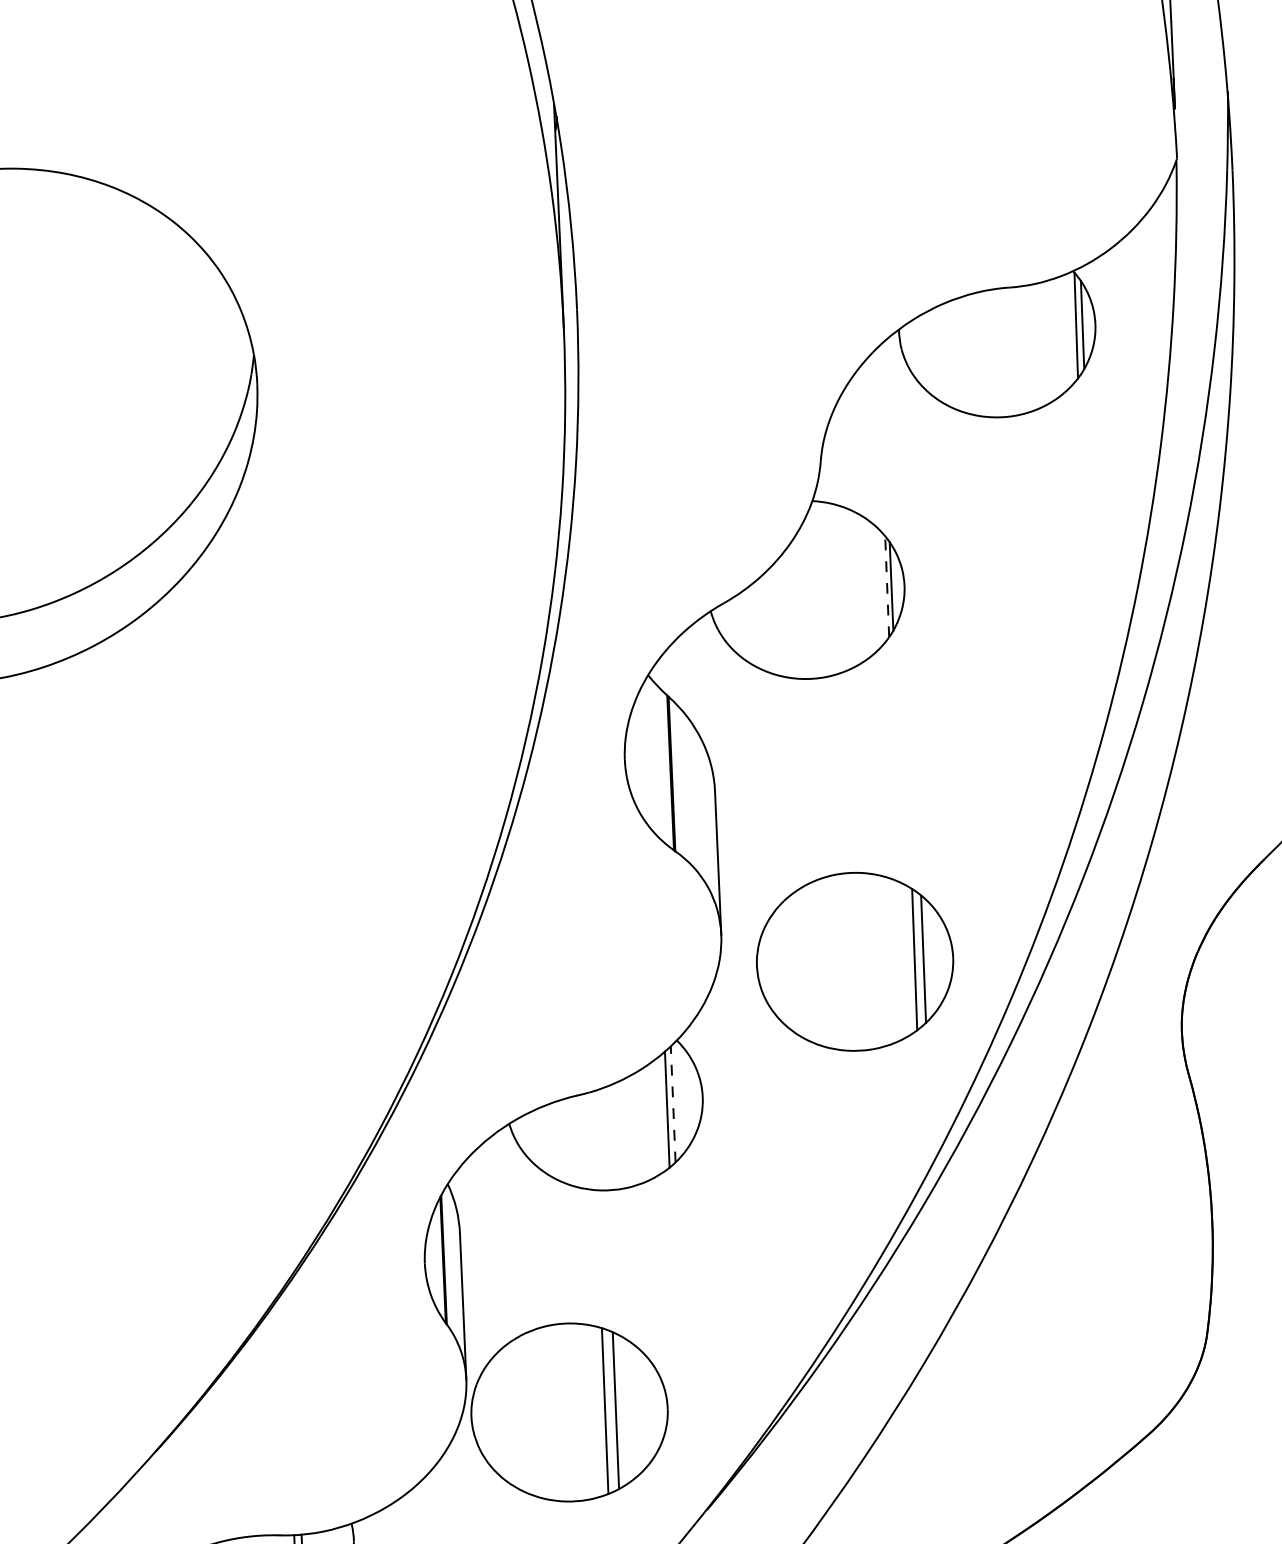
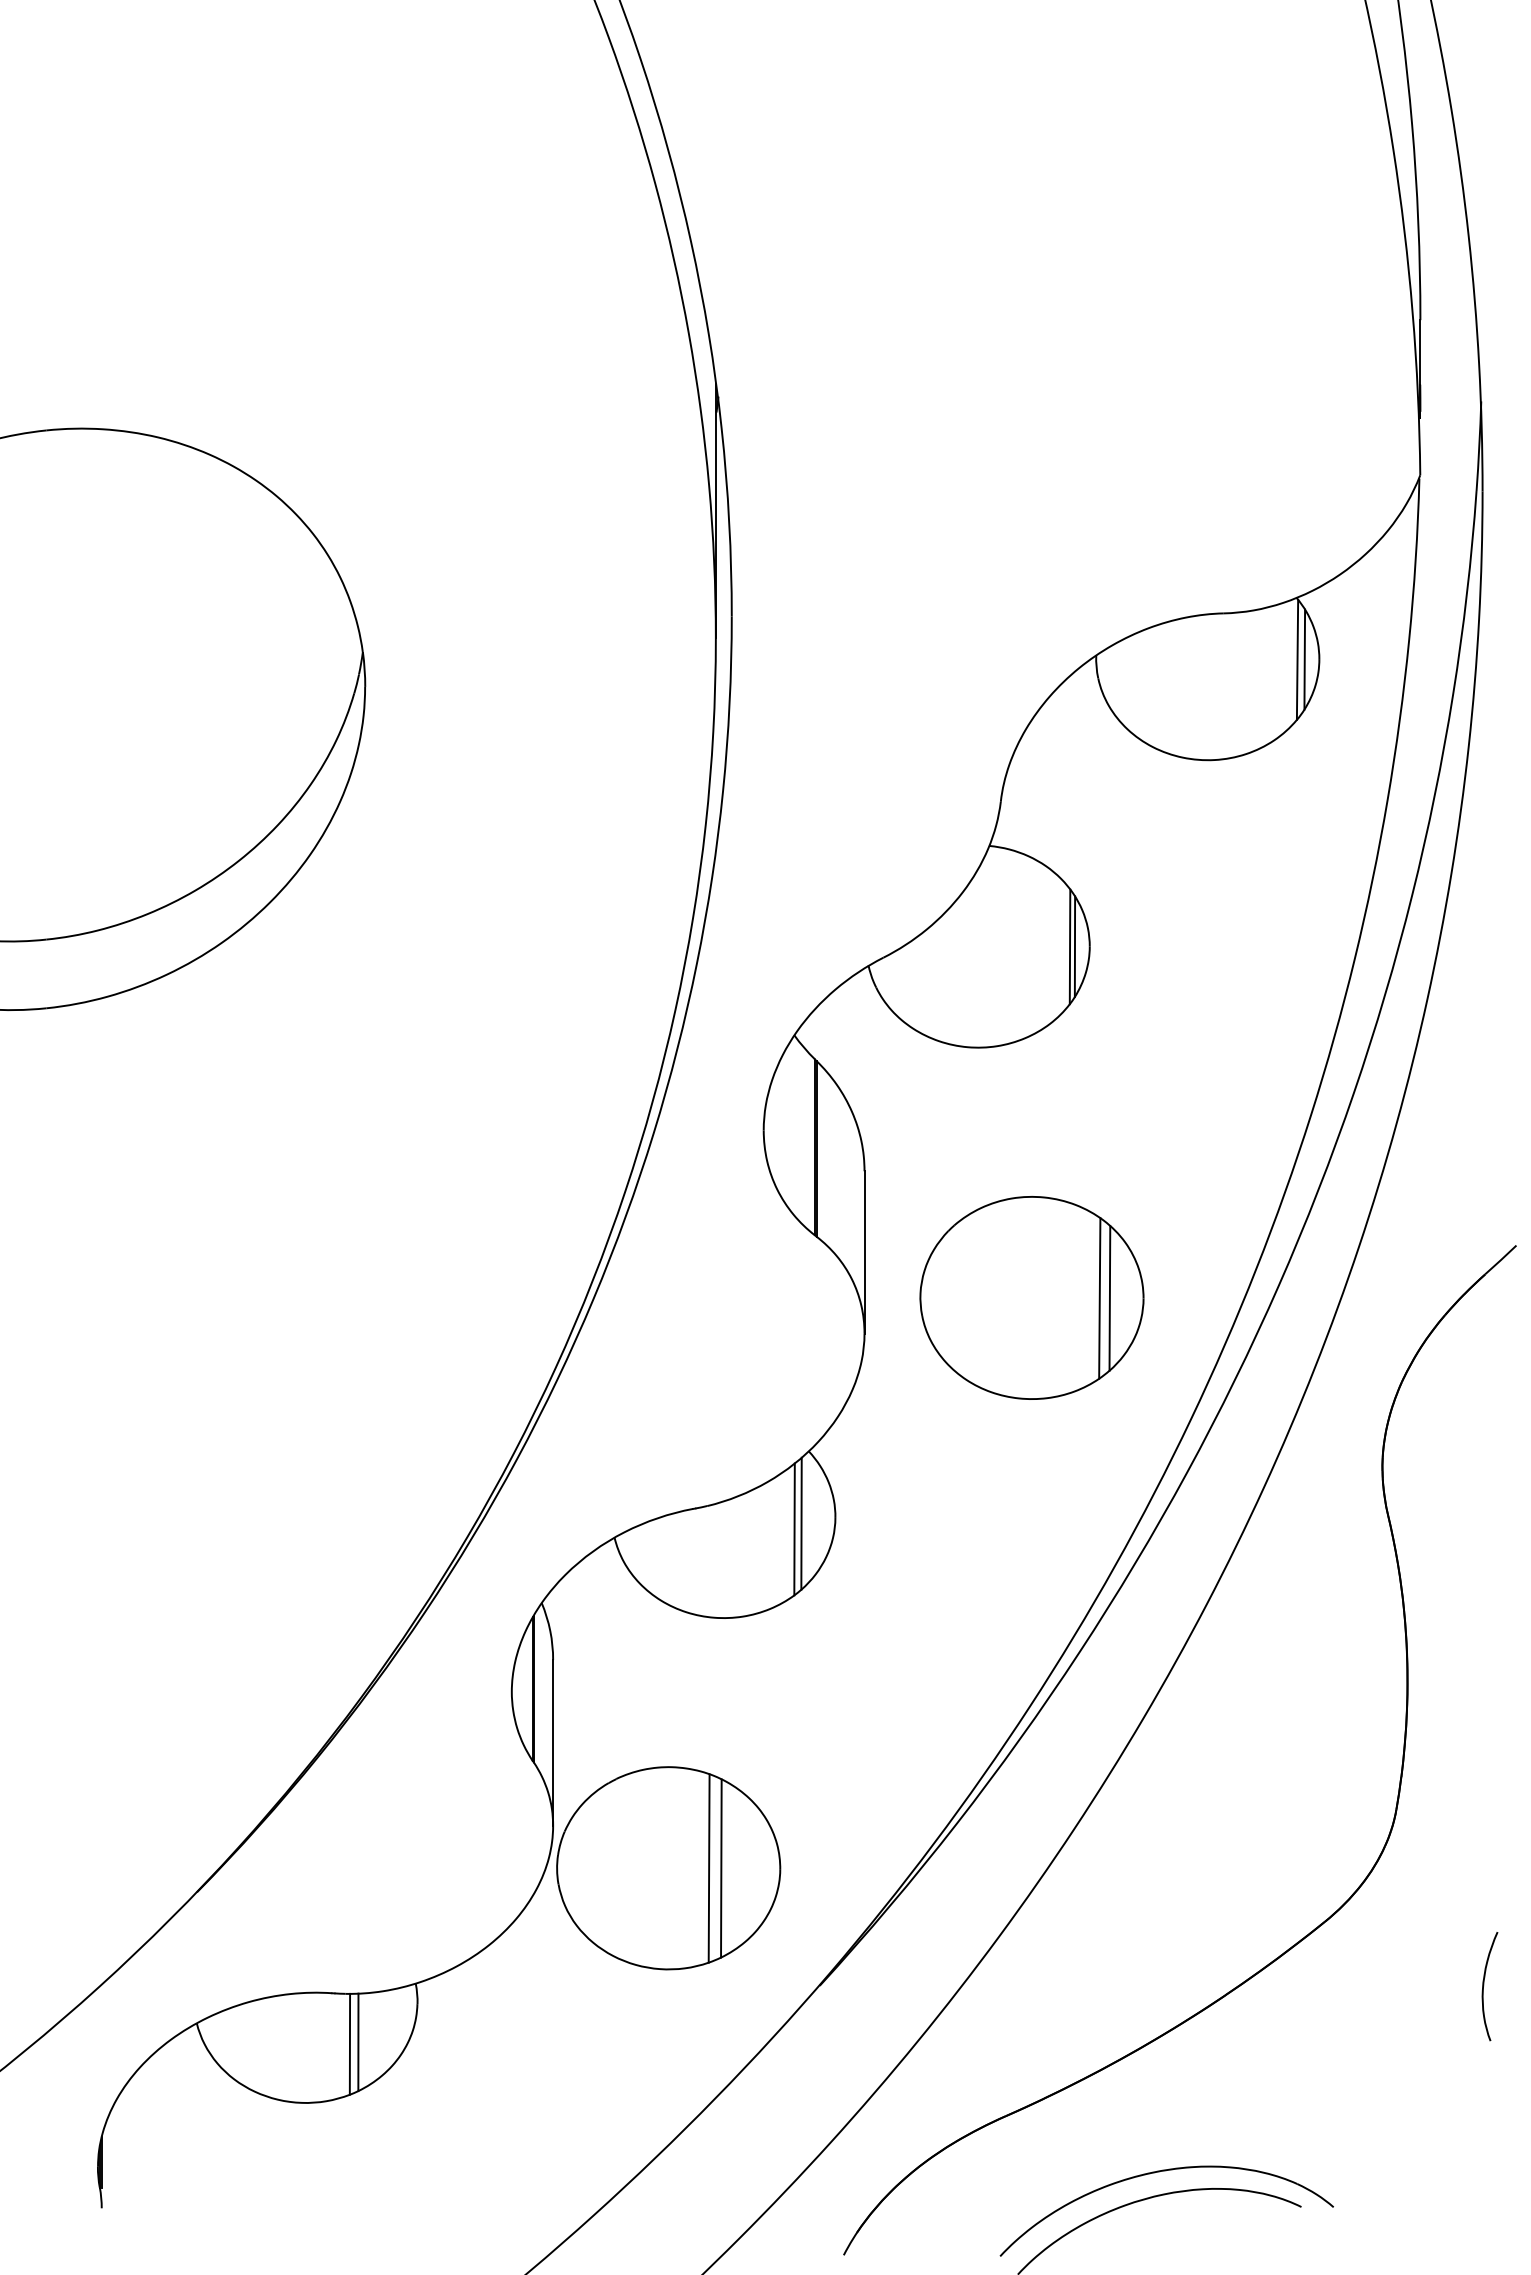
line: (887, 586) -> (1070, 946), dashed -> solid
part: (854, 961) -> (1031, 1297), moved
line: (673, 1104) -> (801, 1523), dashed -> solid

